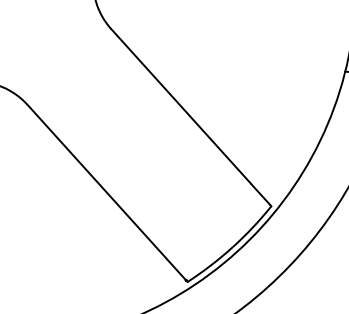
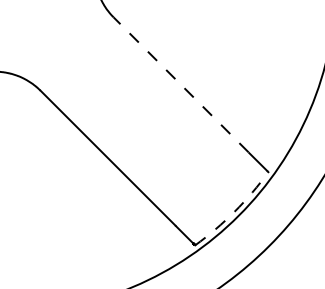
line: (180, 105) -> (180, 84), solid -> dashed
arc: (232, 247) -> (234, 211), solid -> dashed

